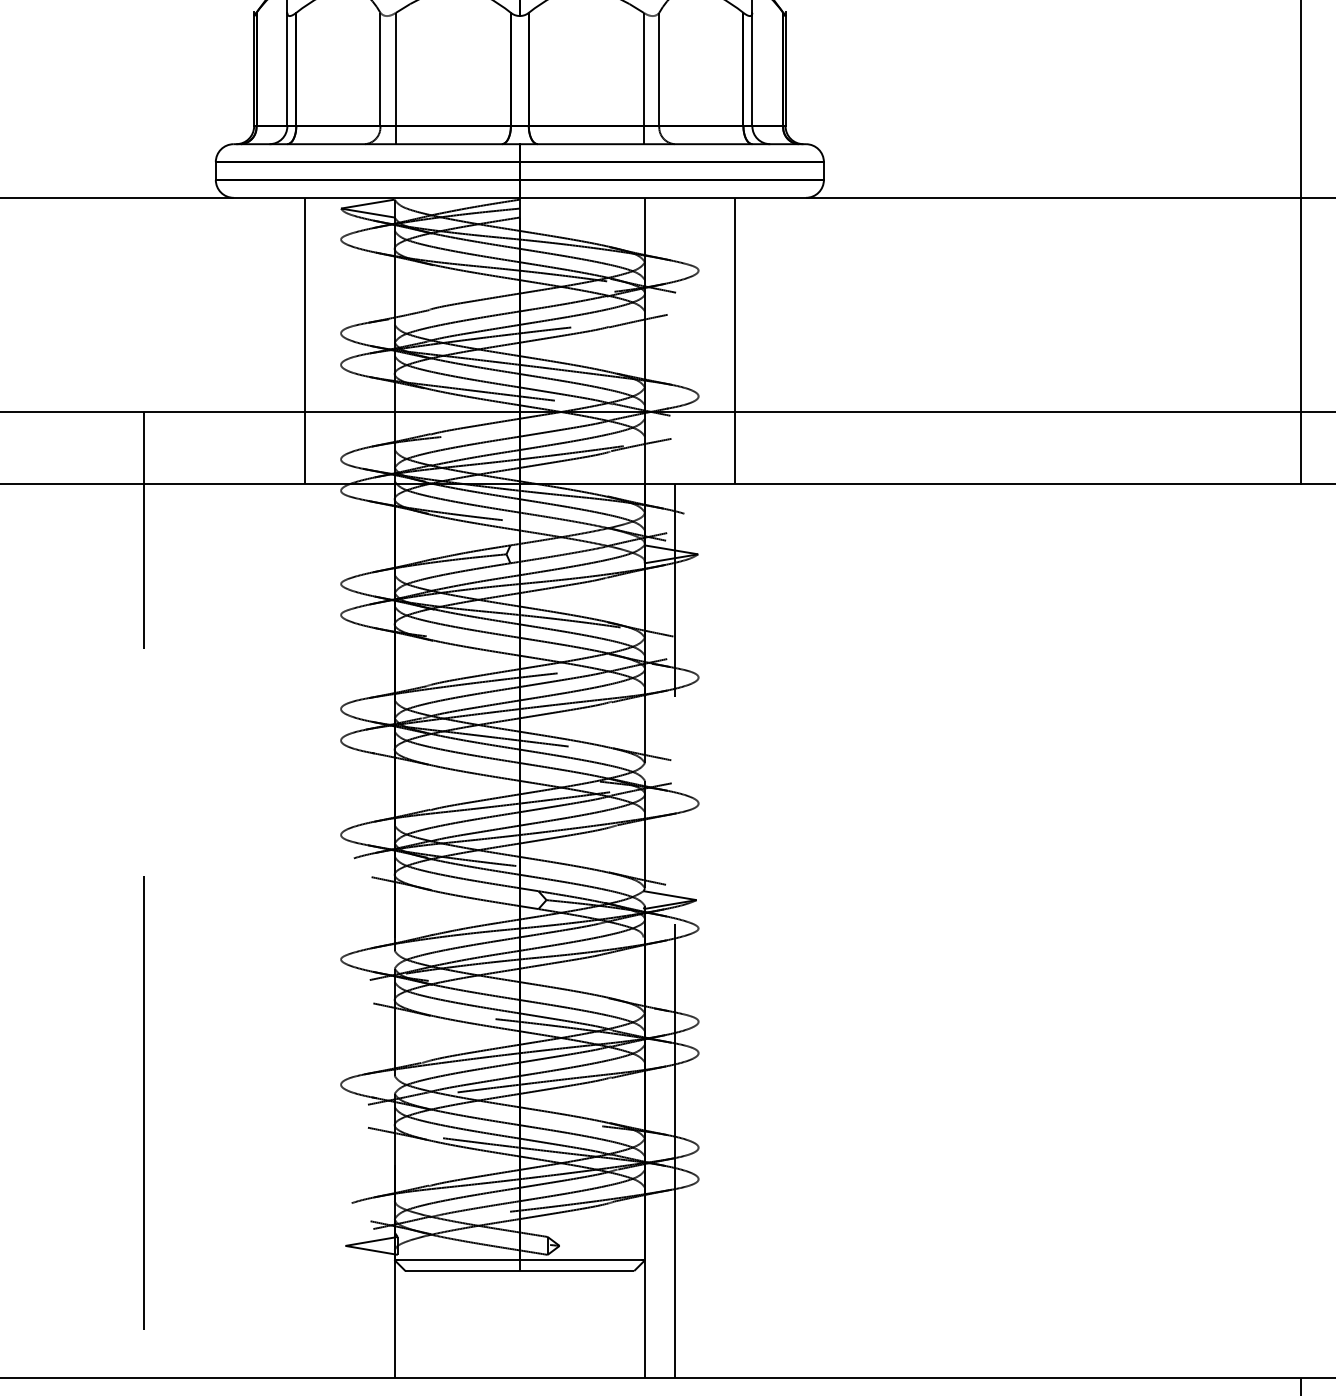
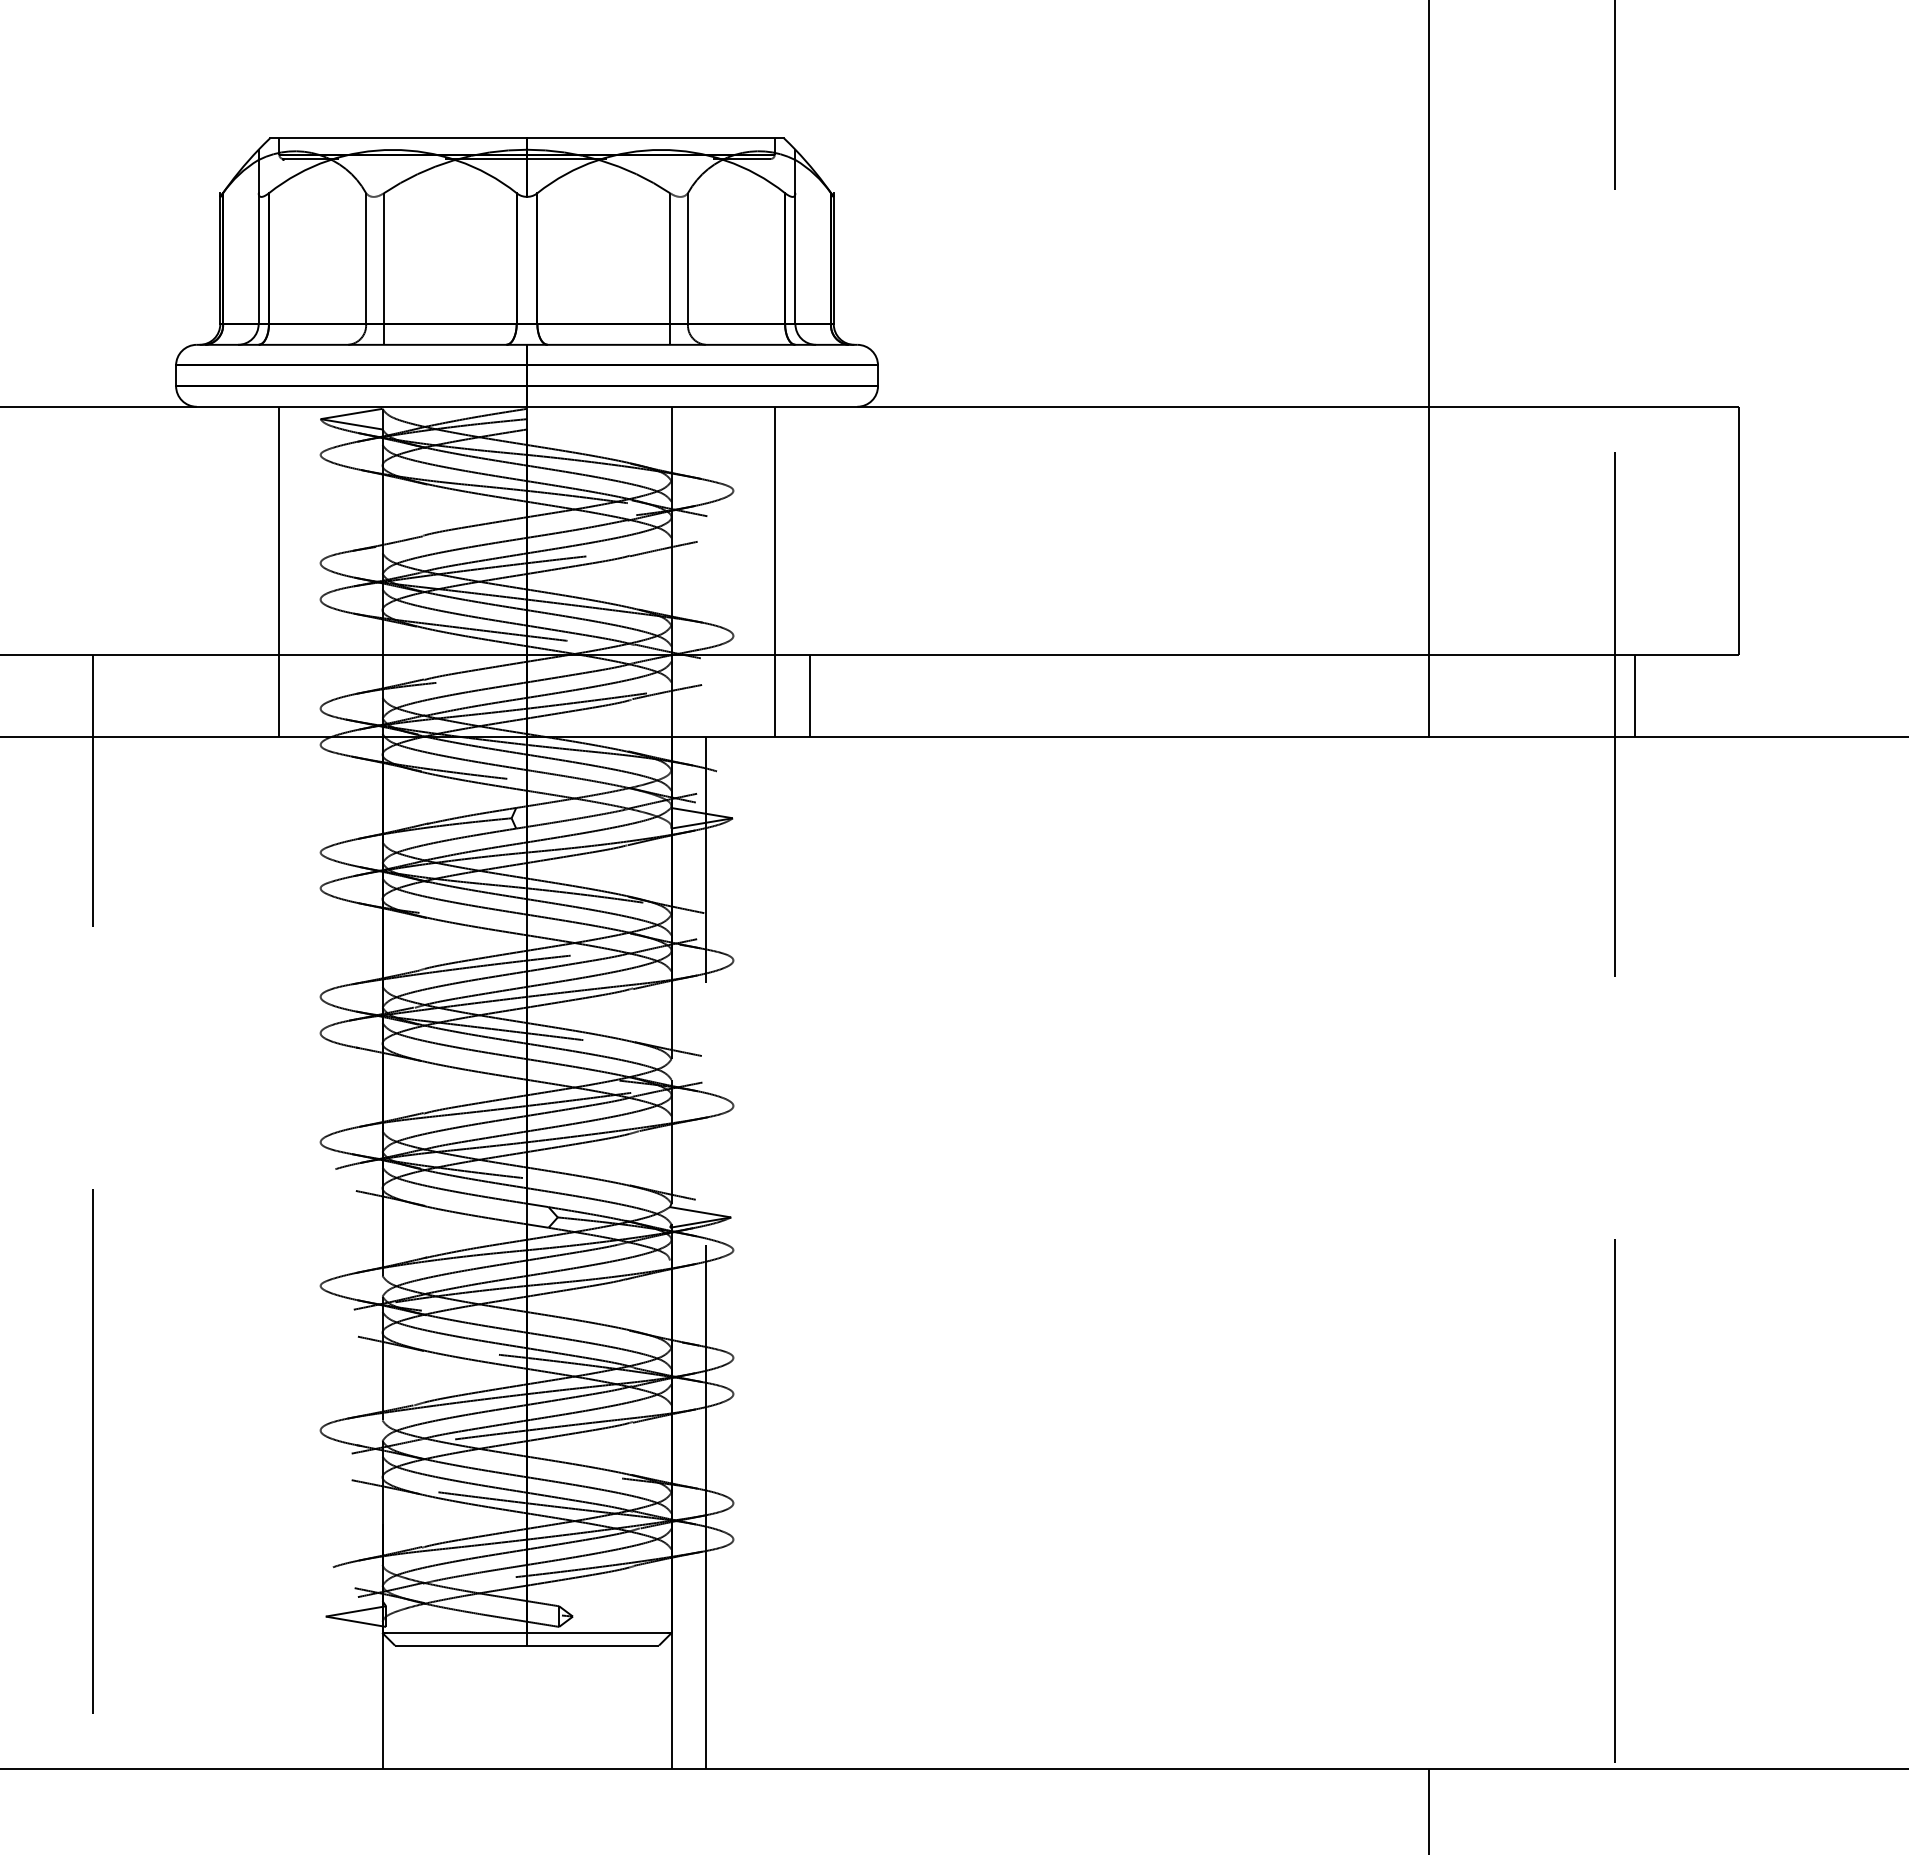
line: (764, 447) -> (809, 695), added

